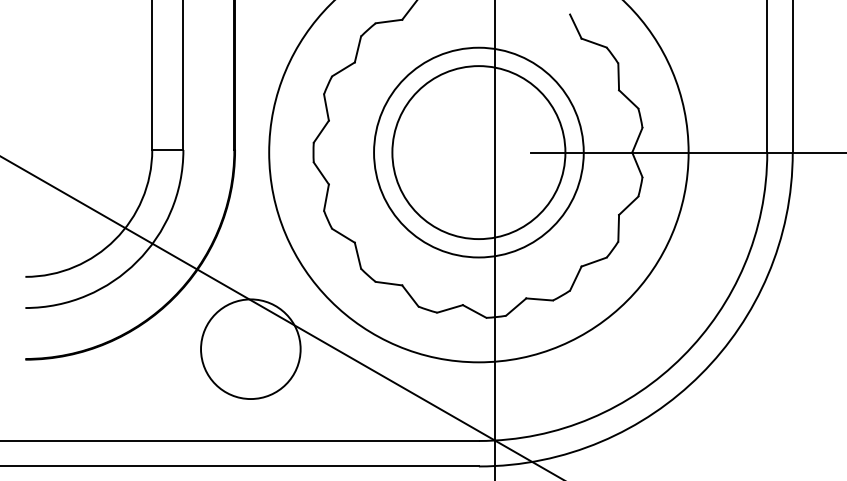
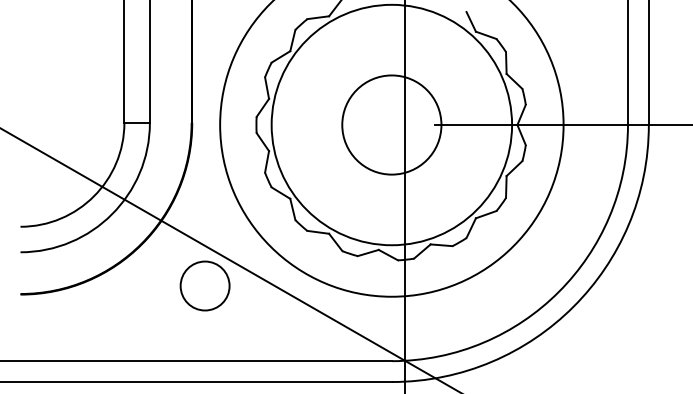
circle: (478, 152) -> (391, 124), size x0.7
circle: (478, 152) -> (391, 124), size x1.4
circle: (250, 349) -> (204, 286), size x0.6

